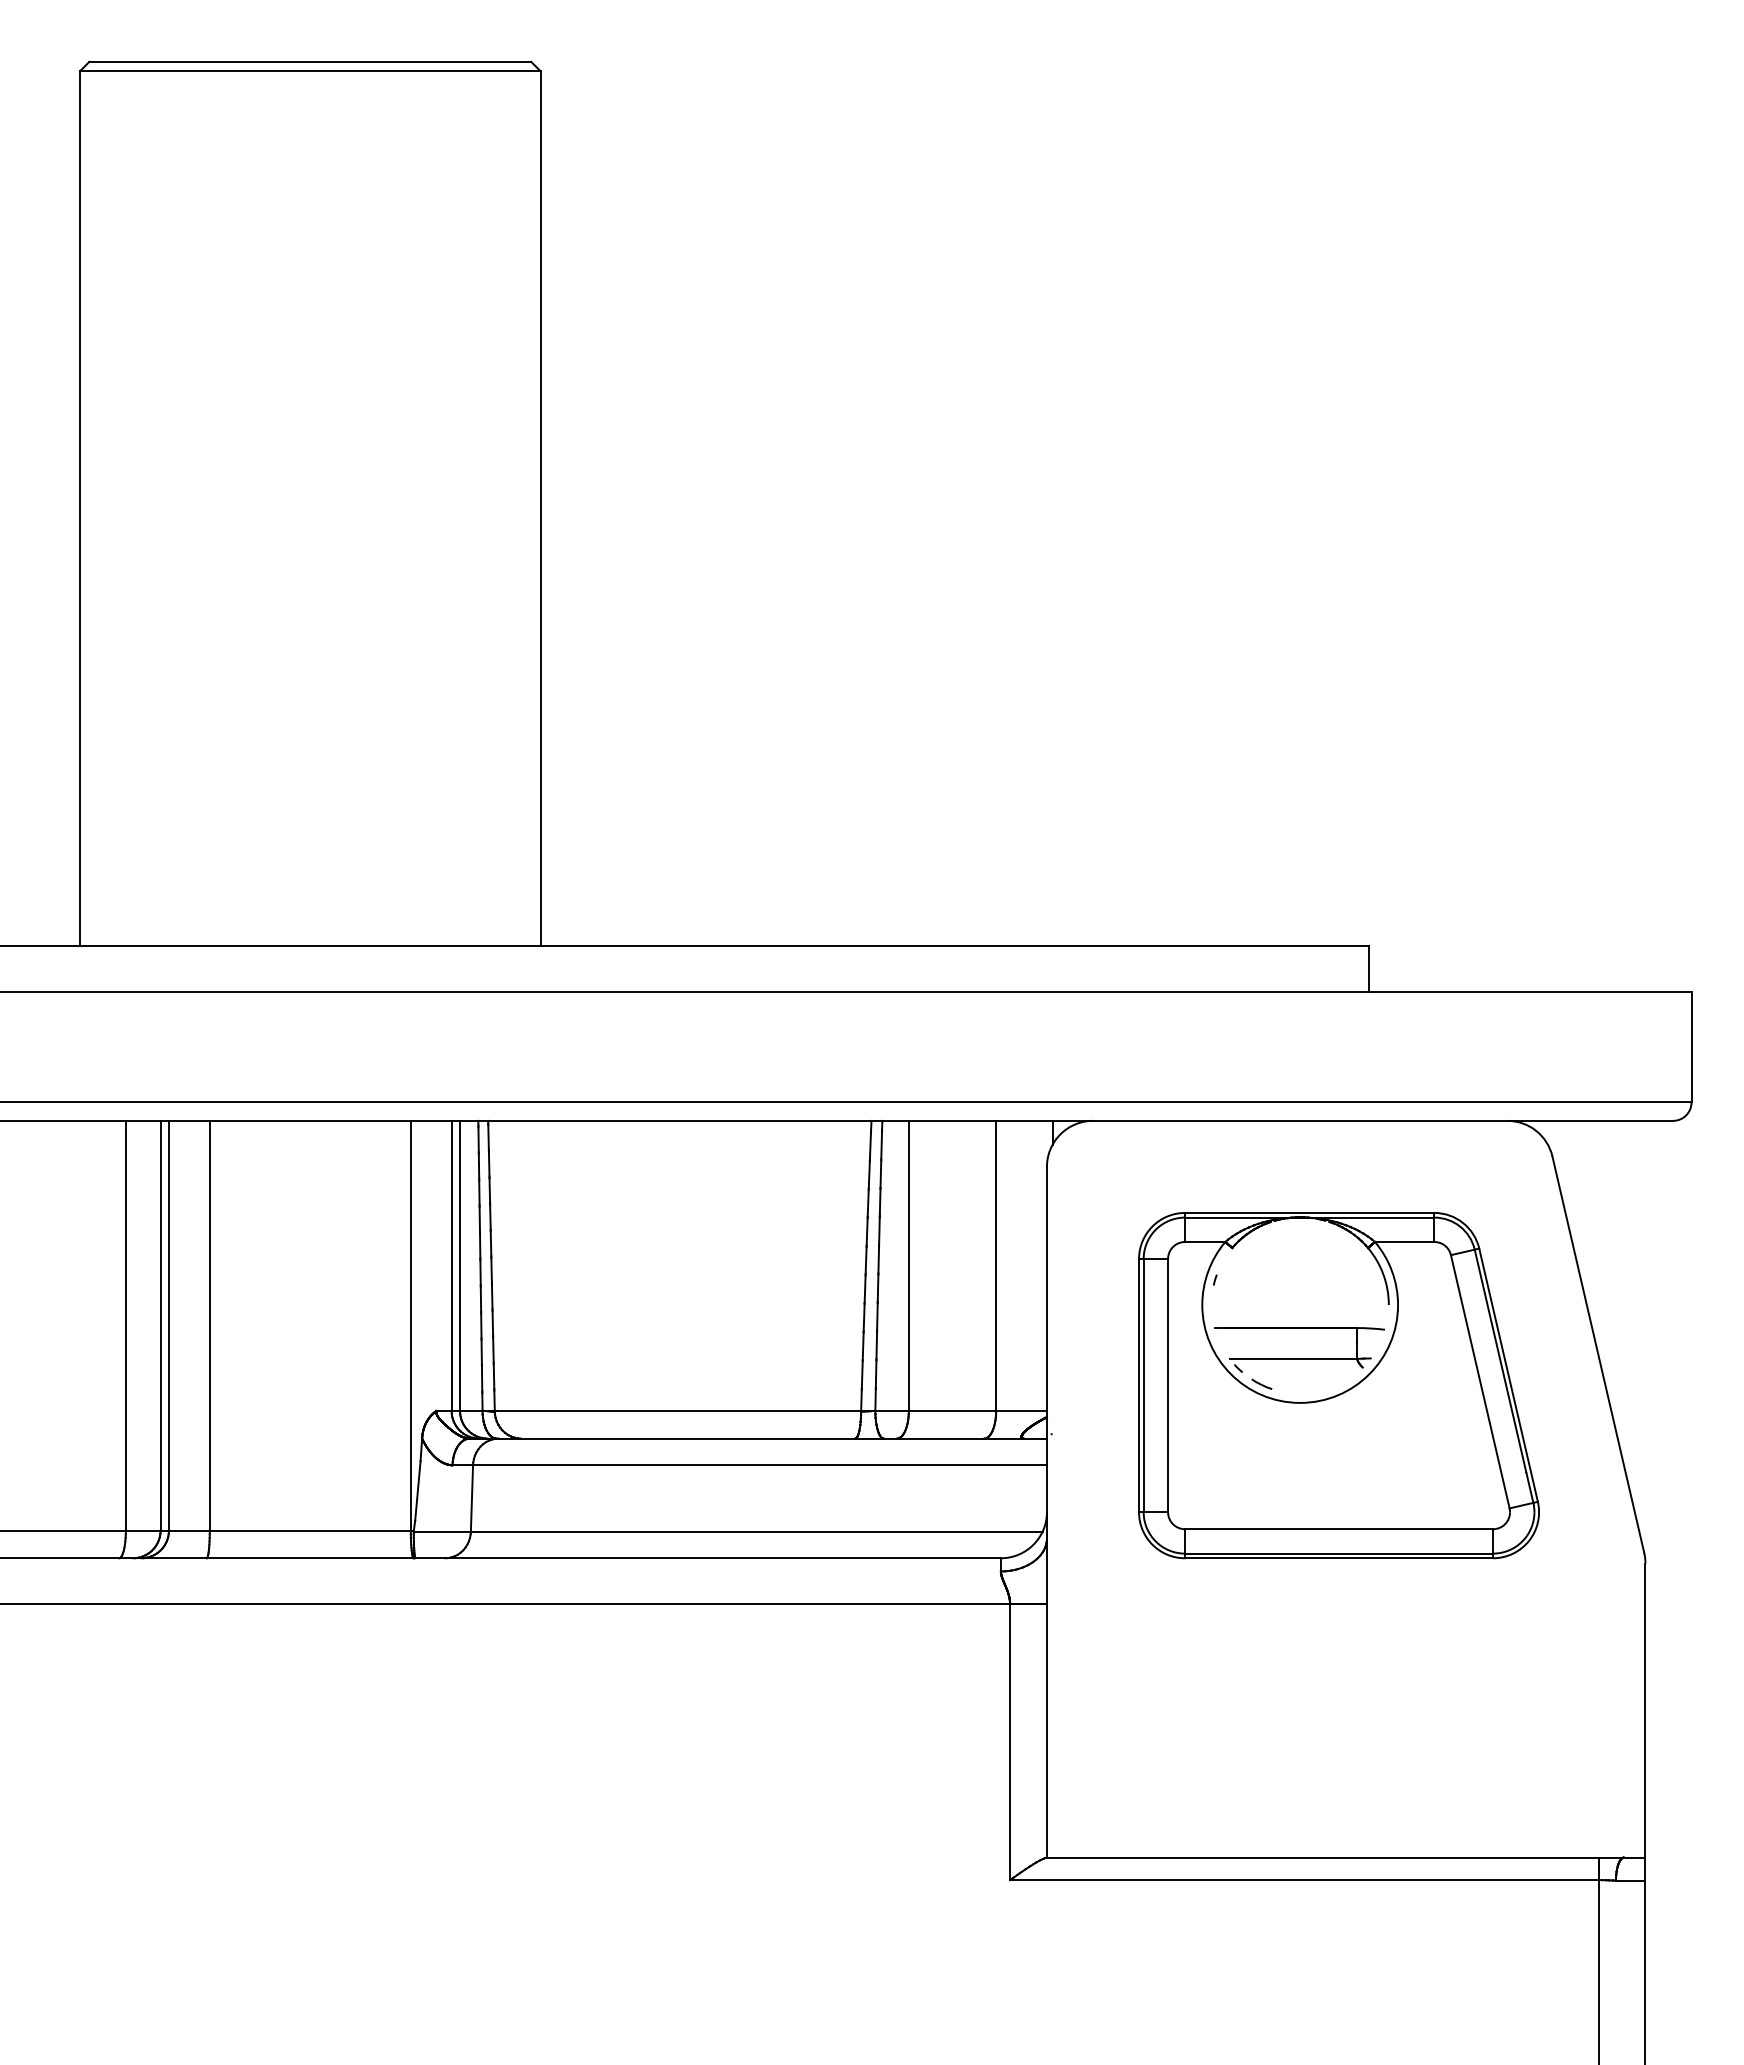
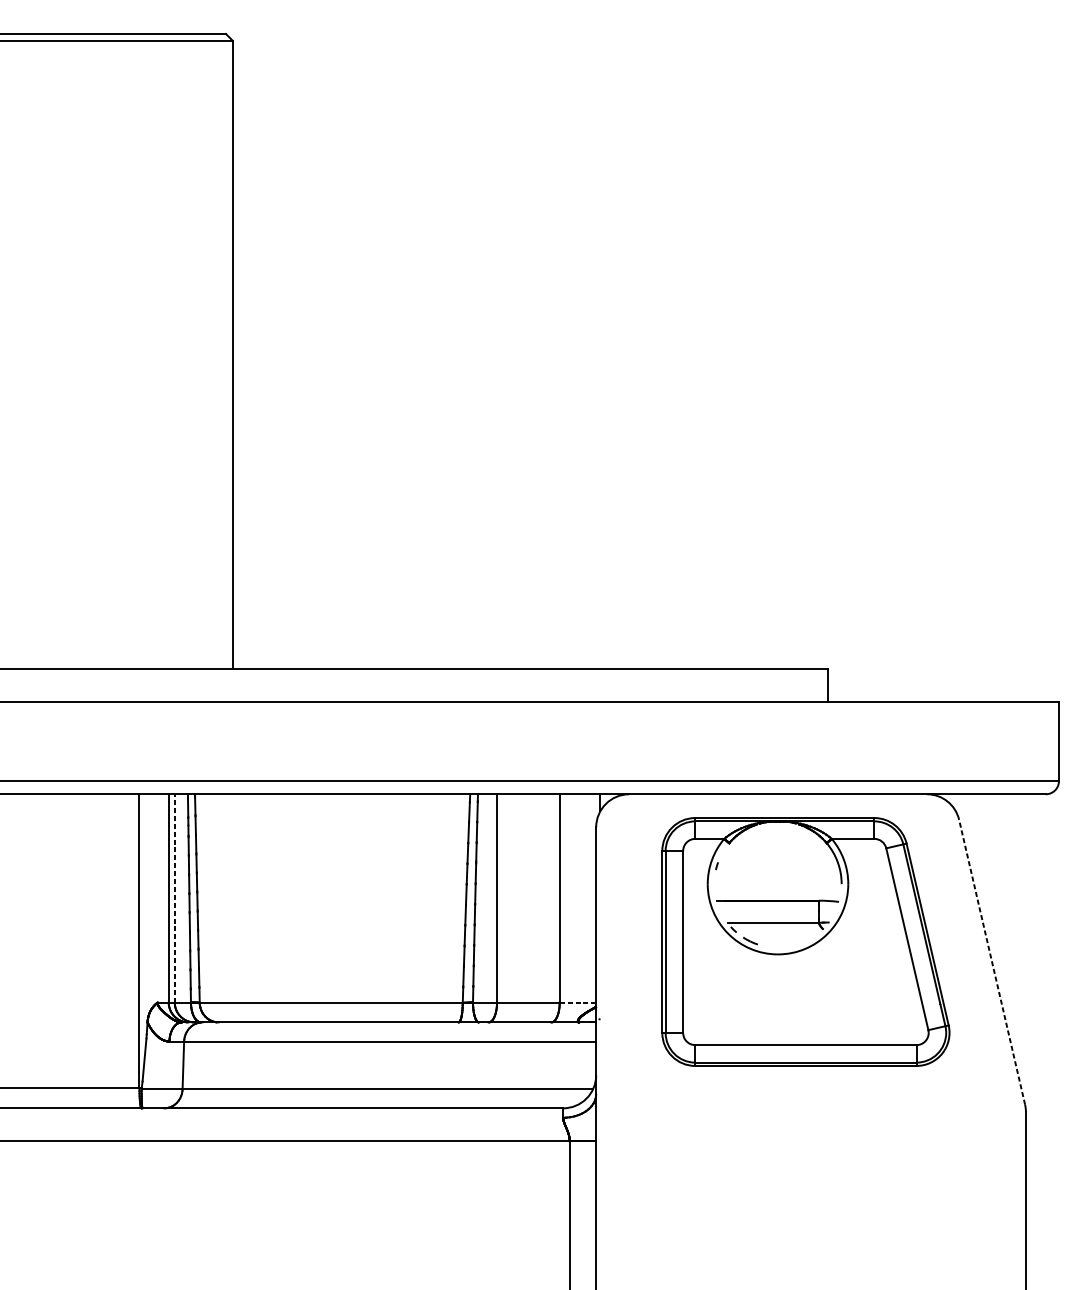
line: (460, 1265) -> (175, 898), solid -> dashed
line: (1598, 1354) -> (992, 962), solid -> dashed
part: (1338, 1385) -> (805, 941), moved
line: (1022, 1410) -> (578, 1002), solid -> dashed

